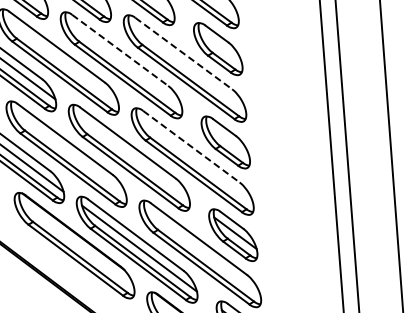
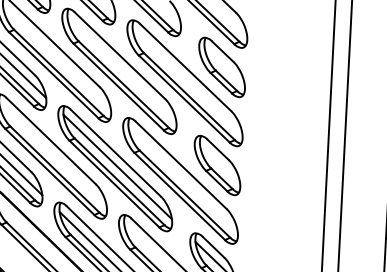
line: (120, 50) -> (120, 55), dashed -> solid
line: (184, 53) -> (186, 67), dashed -> solid
line: (191, 147) -> (181, 166), dashed -> solid
line: (131, 155) -> (117, 166), added

